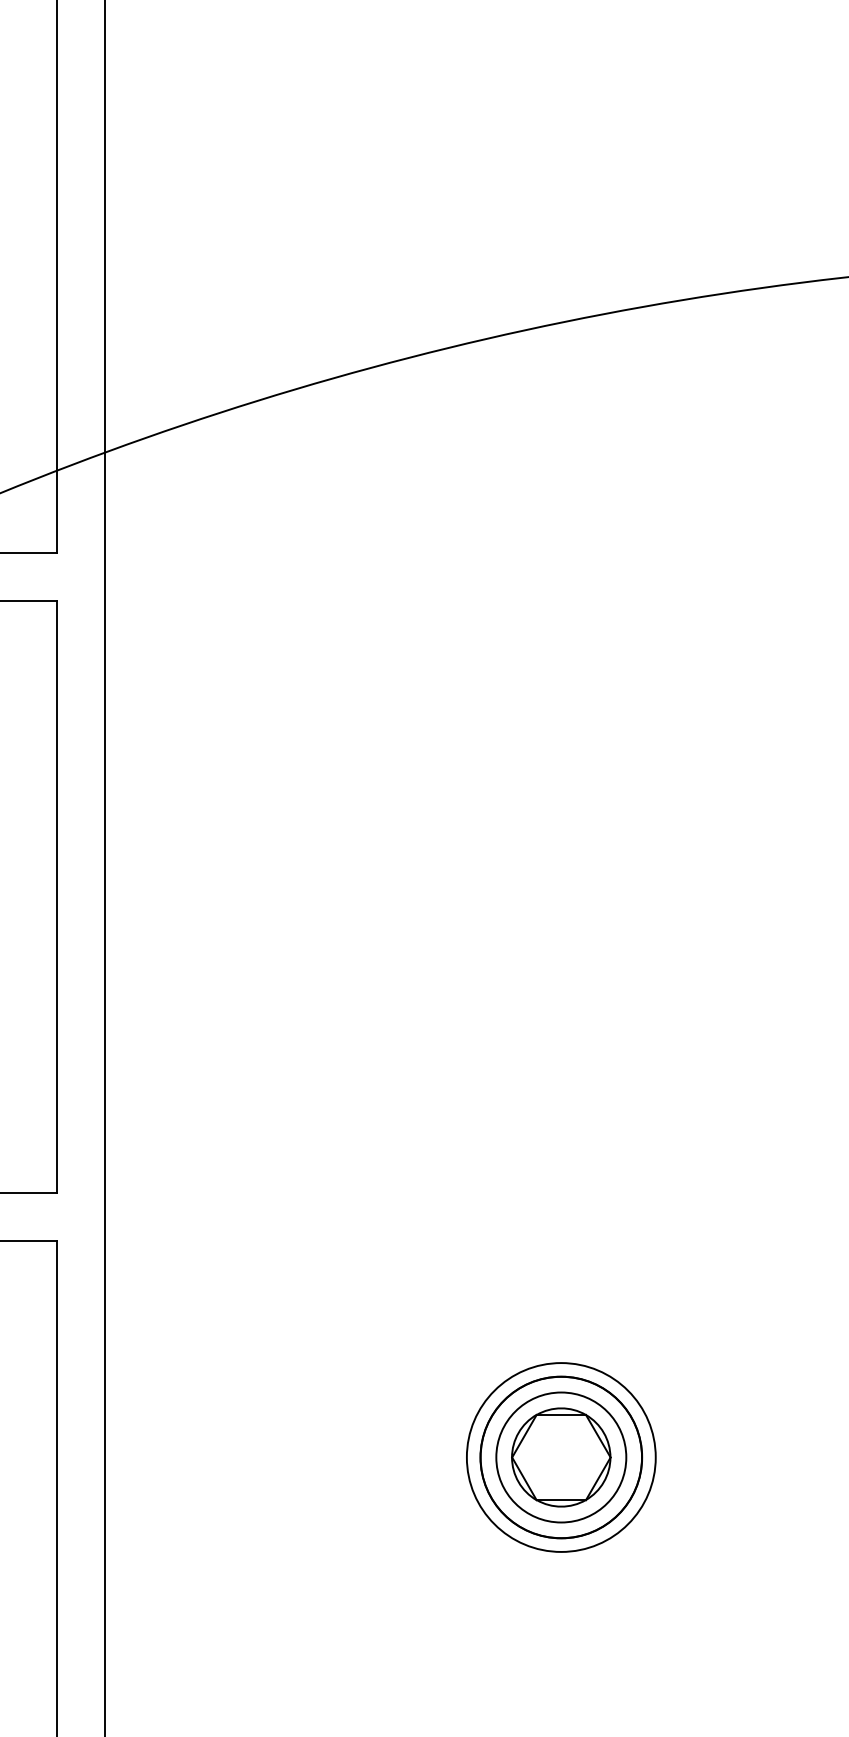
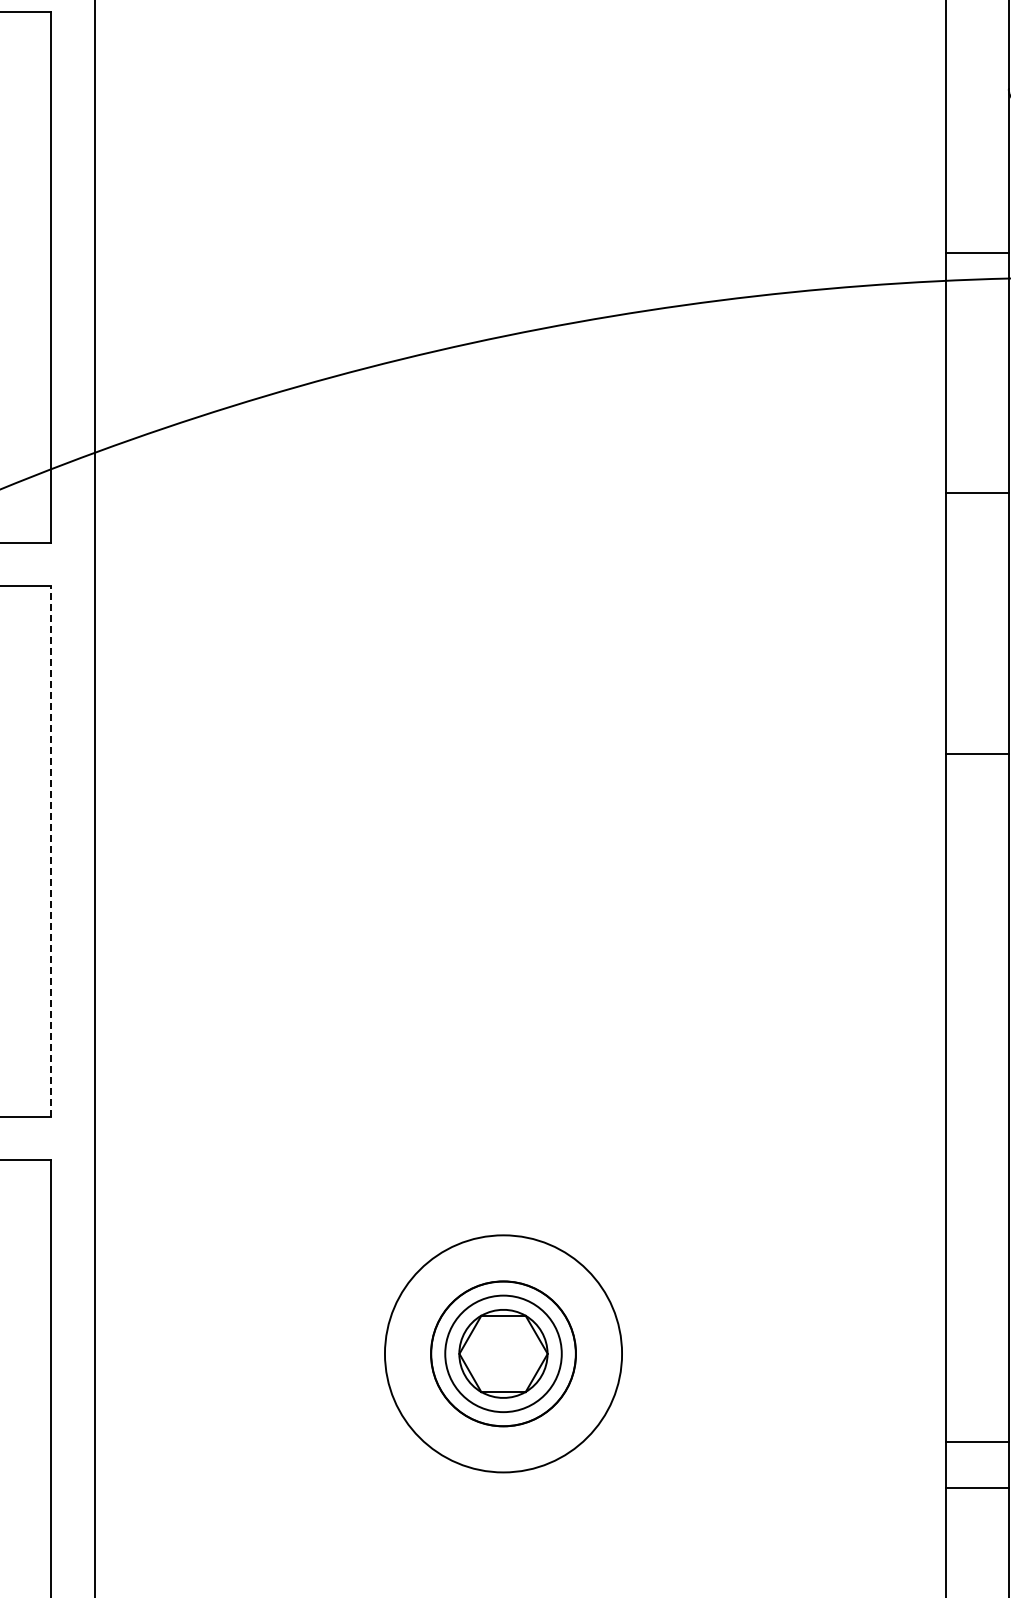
line: (57, 897) -> (51, 851), solid -> dashed
circle: (561, 1457) -> (503, 1353), size x1.4

